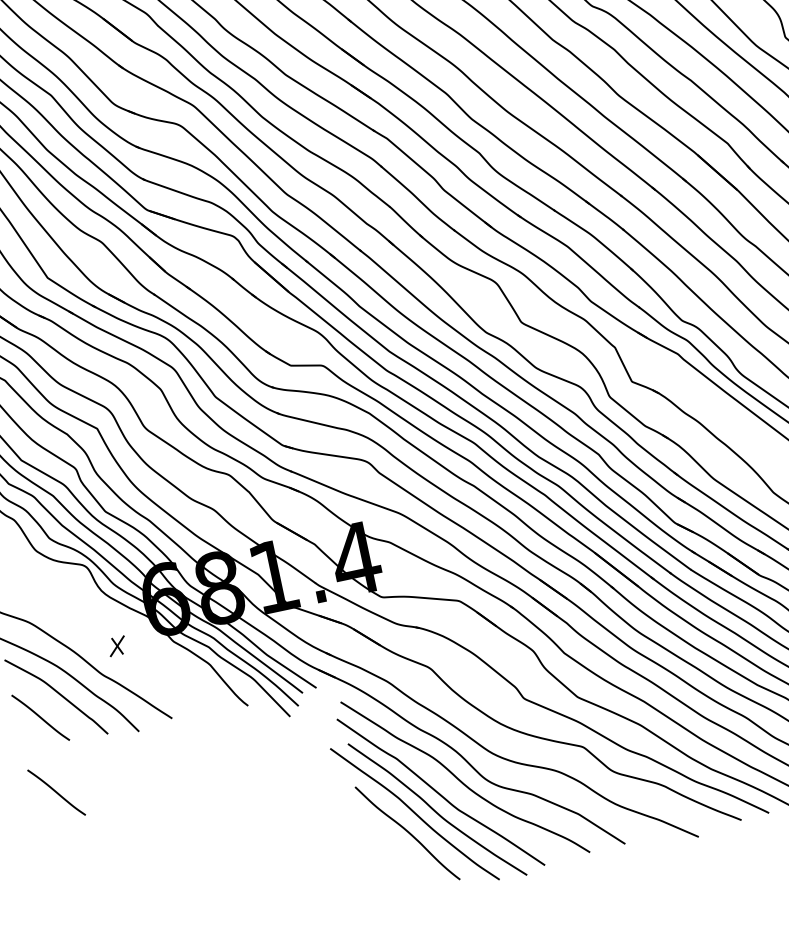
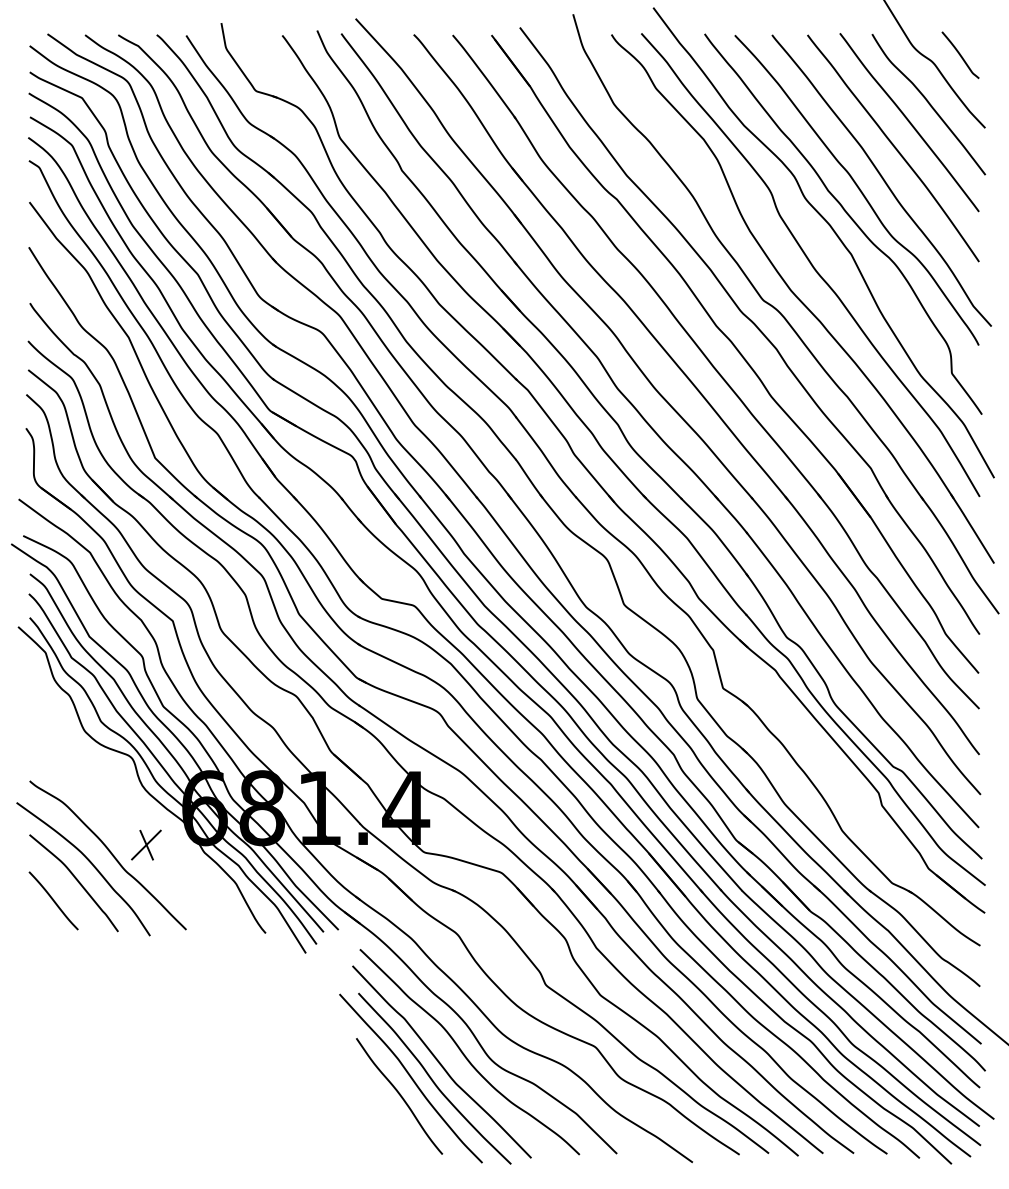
part: (117, 645) -> (146, 844), size x1.67
line: (56, 792) -> (53, 979), removed

